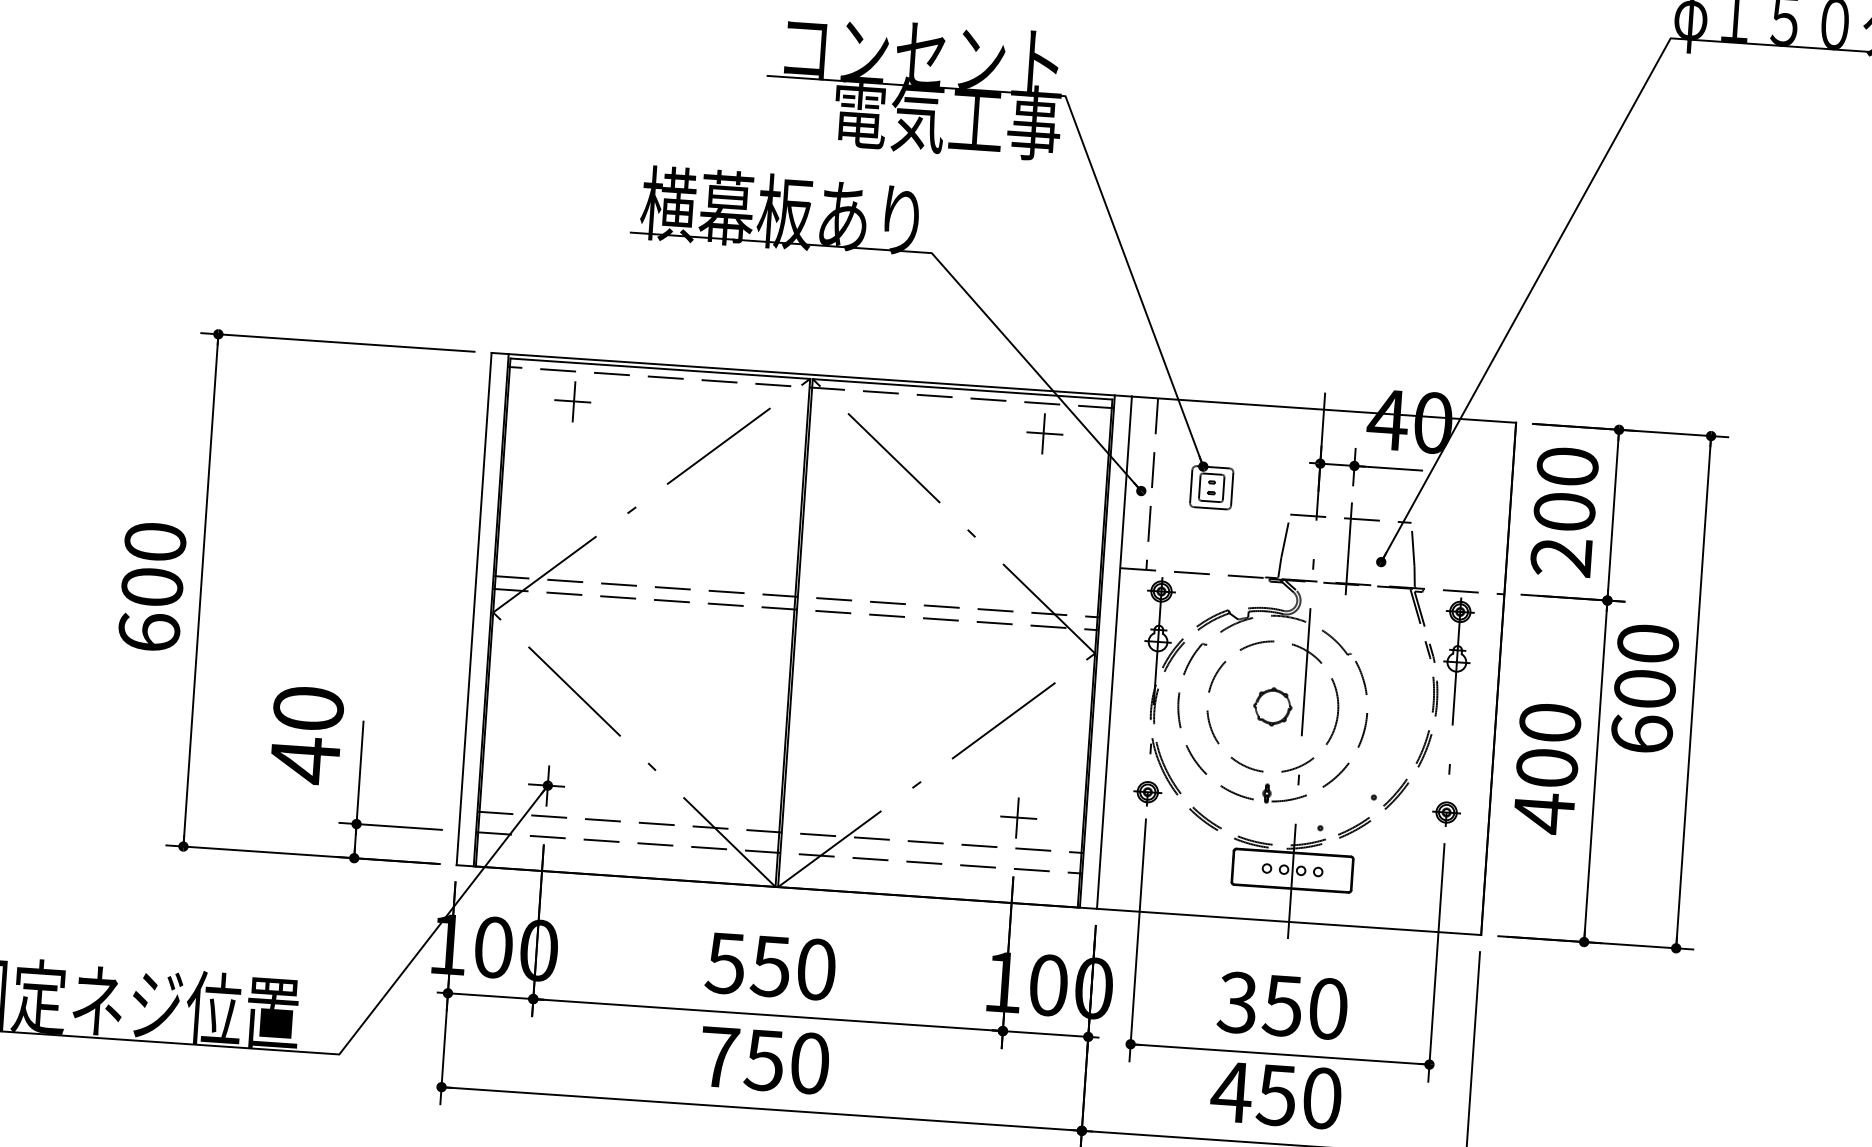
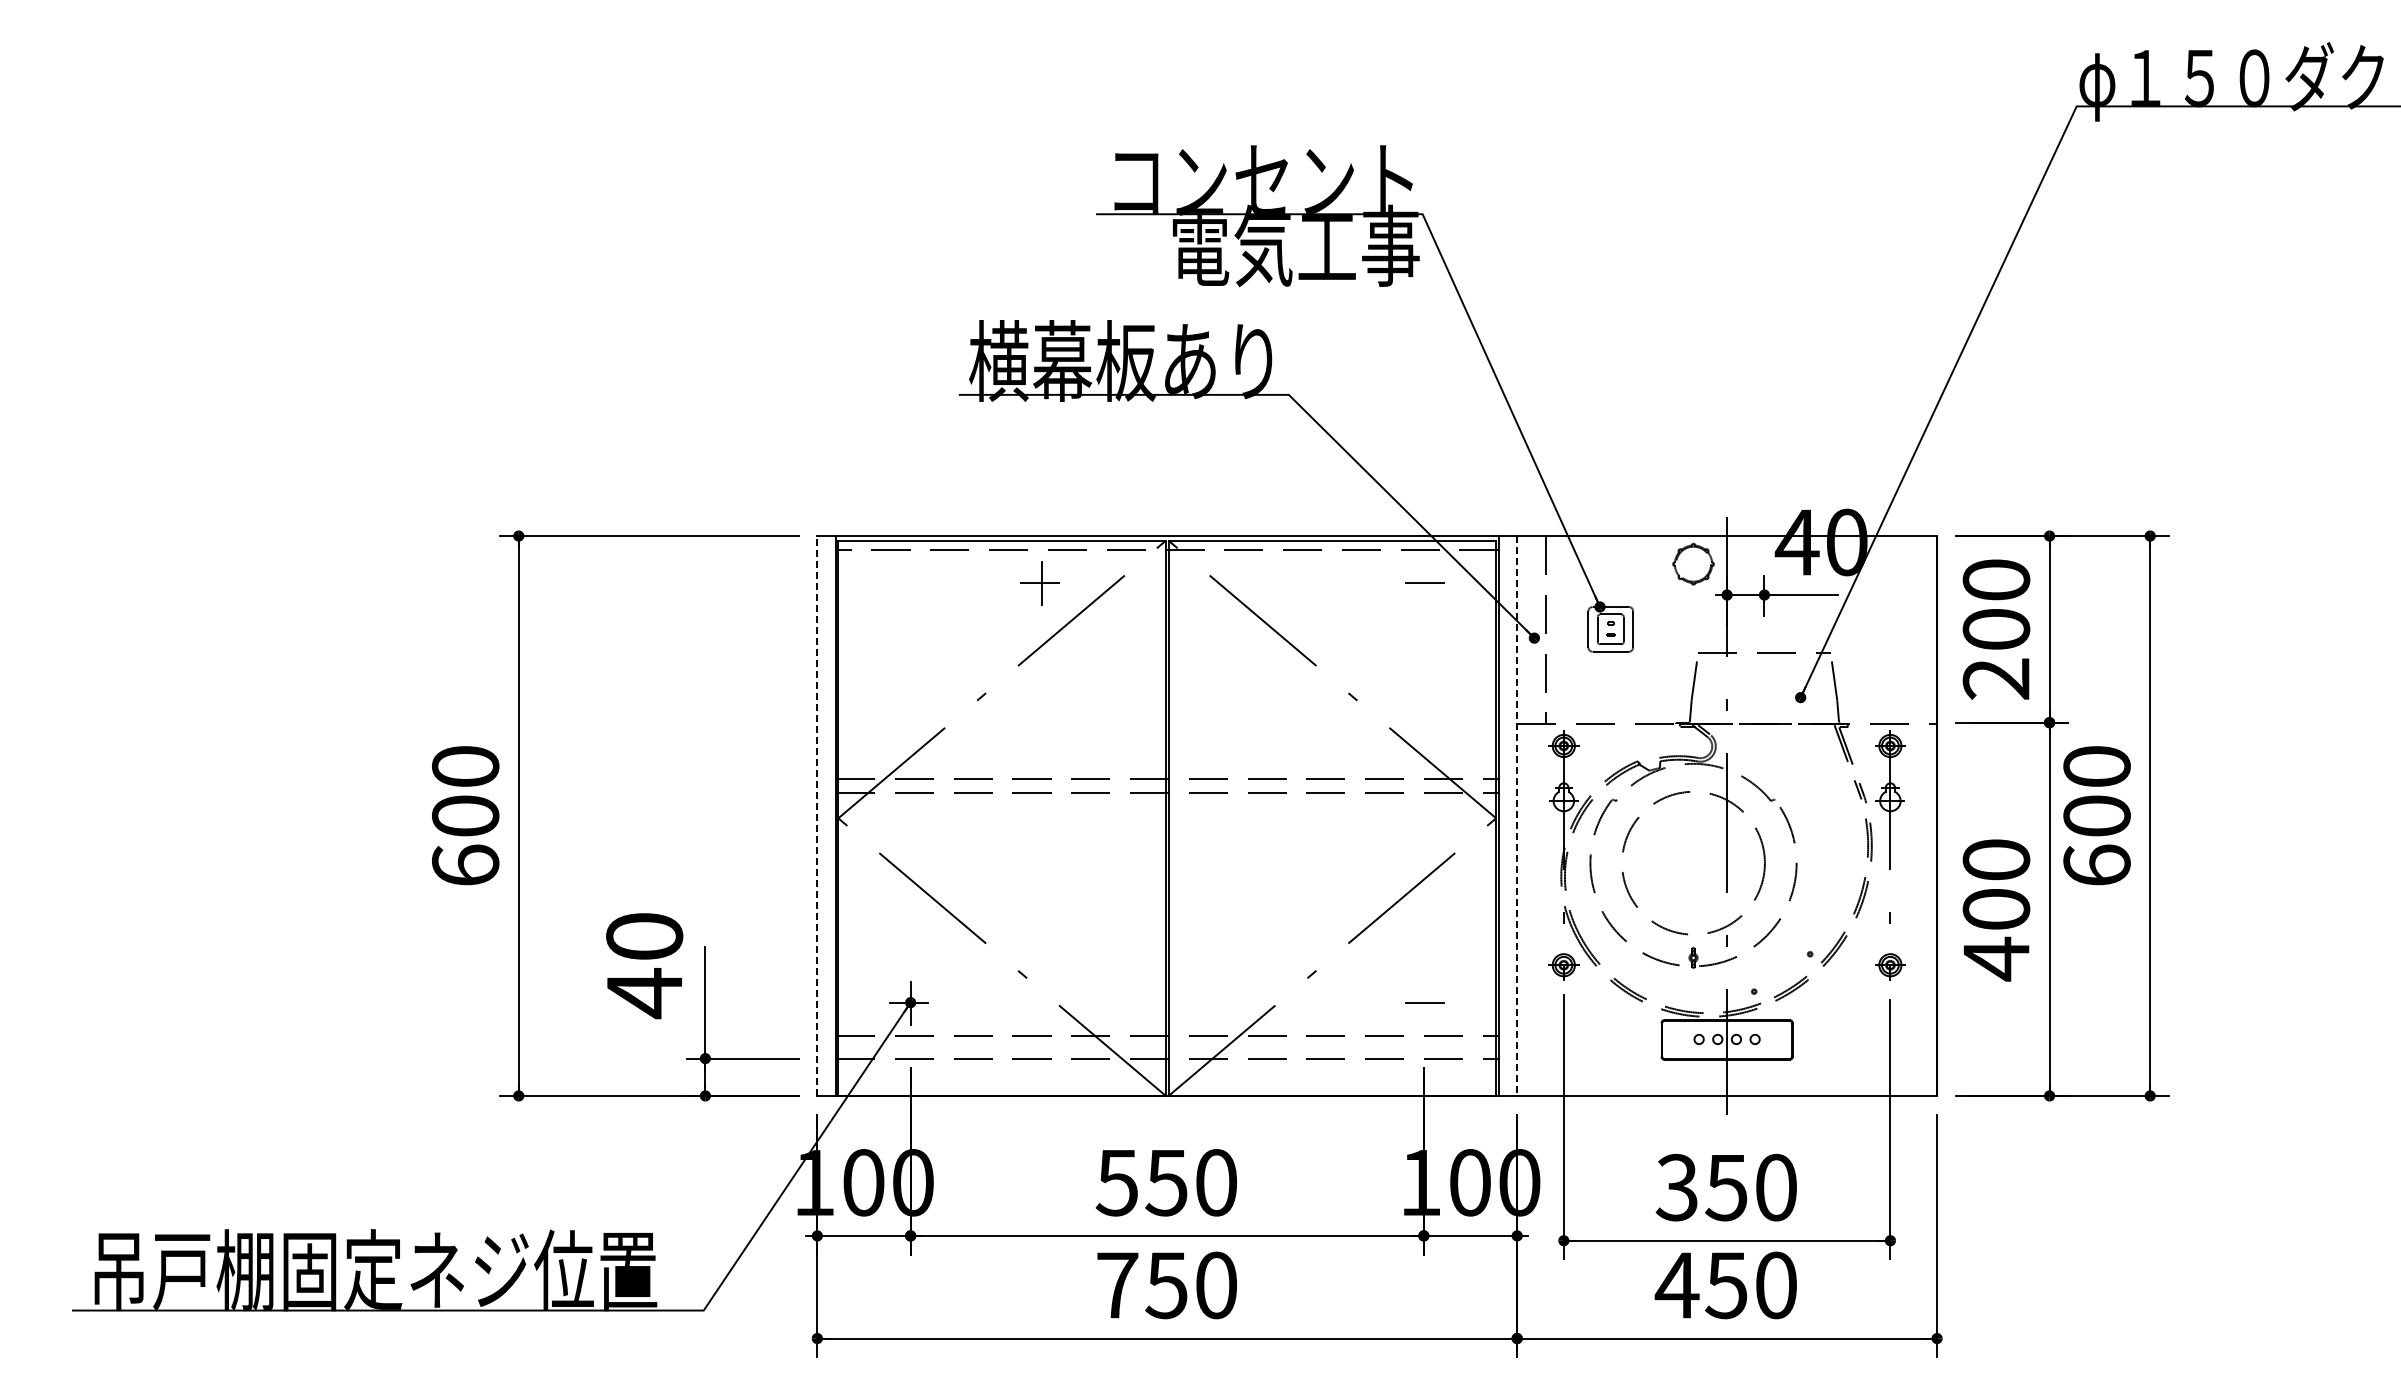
part: (572, 402) -> (1039, 583), moved
line: (1043, 433) -> (1423, 582), removed
line: (1348, 548) -> (1764, 685), removed
line: (474, 609) -> (817, 816), solid -> dashed
line: (1114, 653) -> (1517, 816), solid -> dashed
part: (1272, 706) -> (1693, 563), moved
line: (1017, 817) -> (1423, 1002), removed

